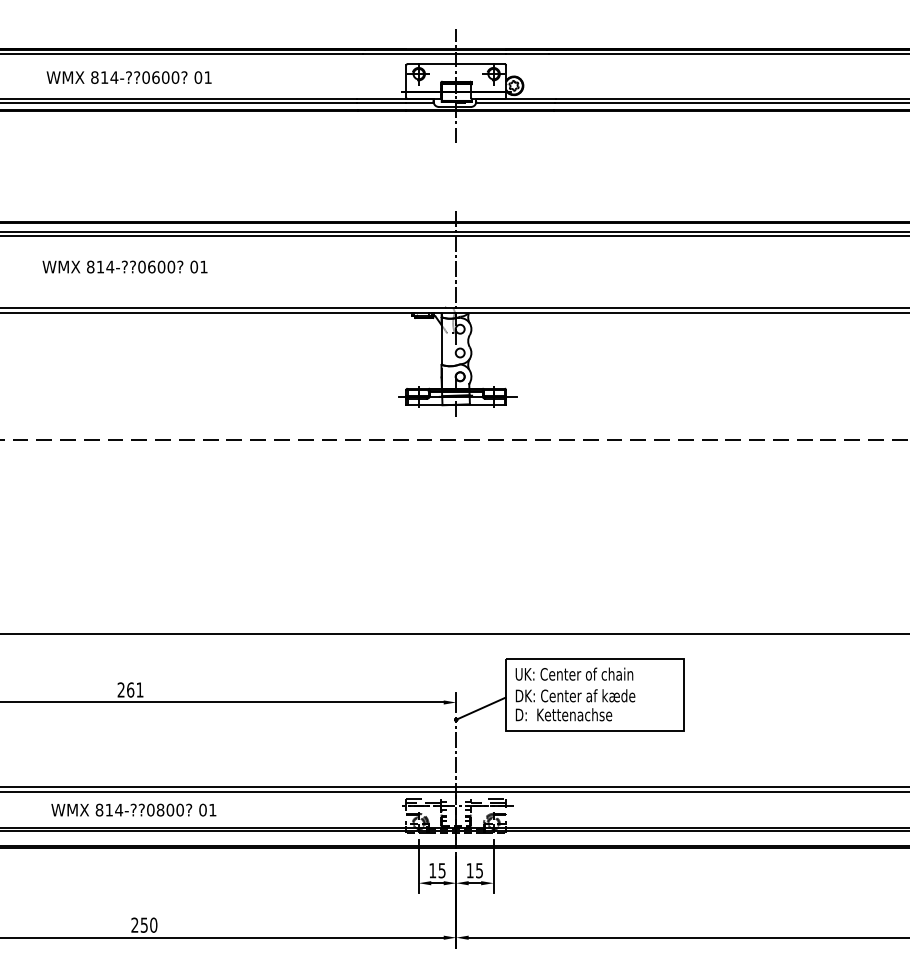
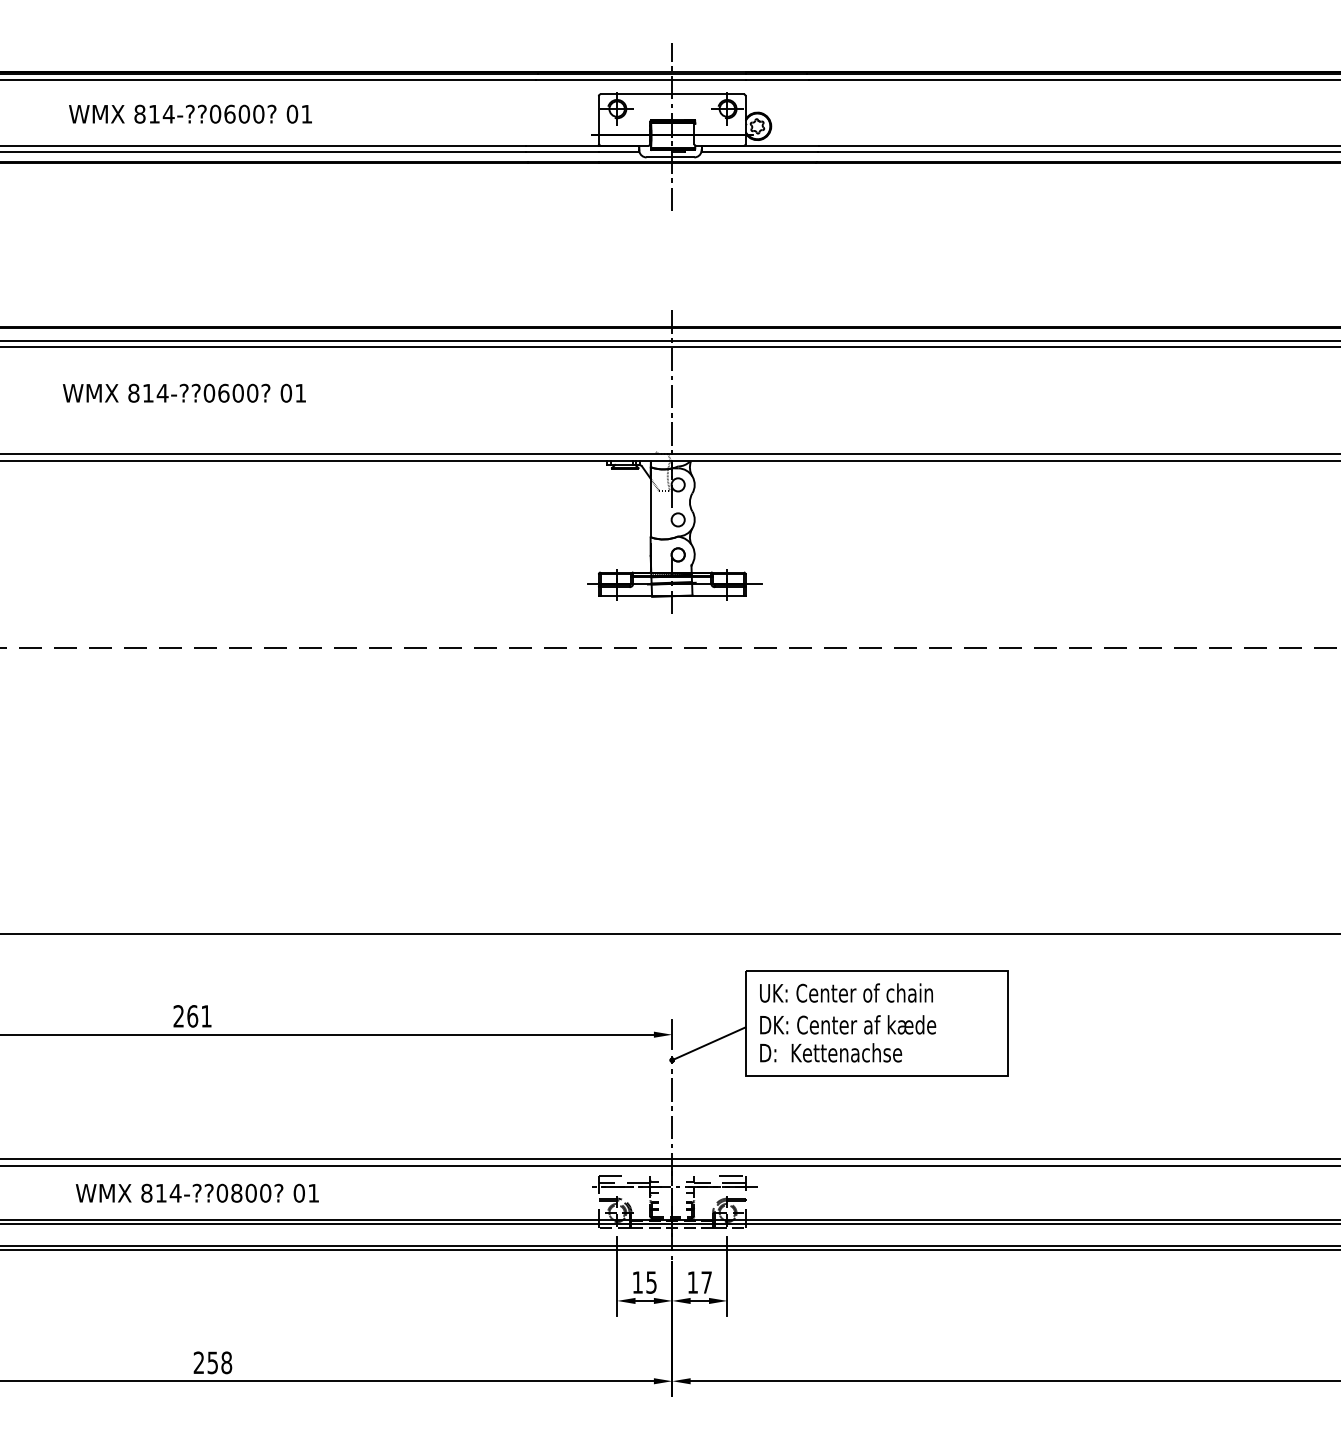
text: (479, 870) -> (706, 1282), 15 -> 17
text: (153, 924) -> (226, 1361), 250 -> 258

